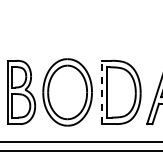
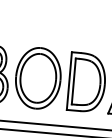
line: (101, 92) -> (69, 81), dashed -> solid

